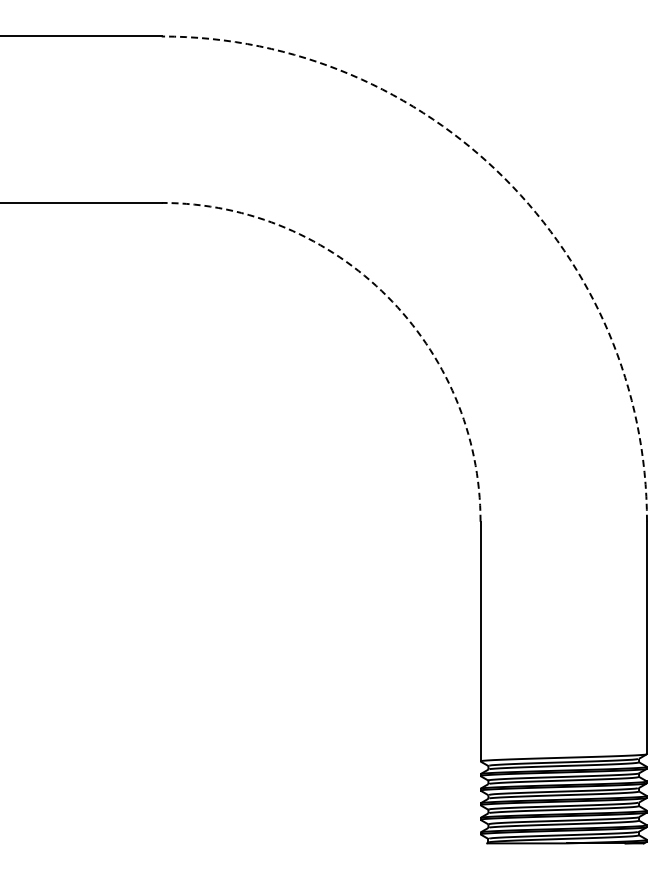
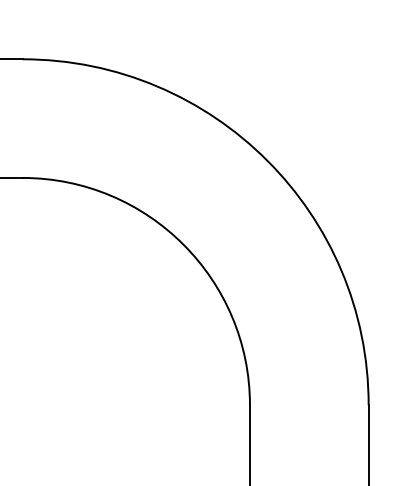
arc: (504, 178) -> (267, 160), dashed -> solid
arc: (387, 296) -> (183, 244), dashed -> solid

